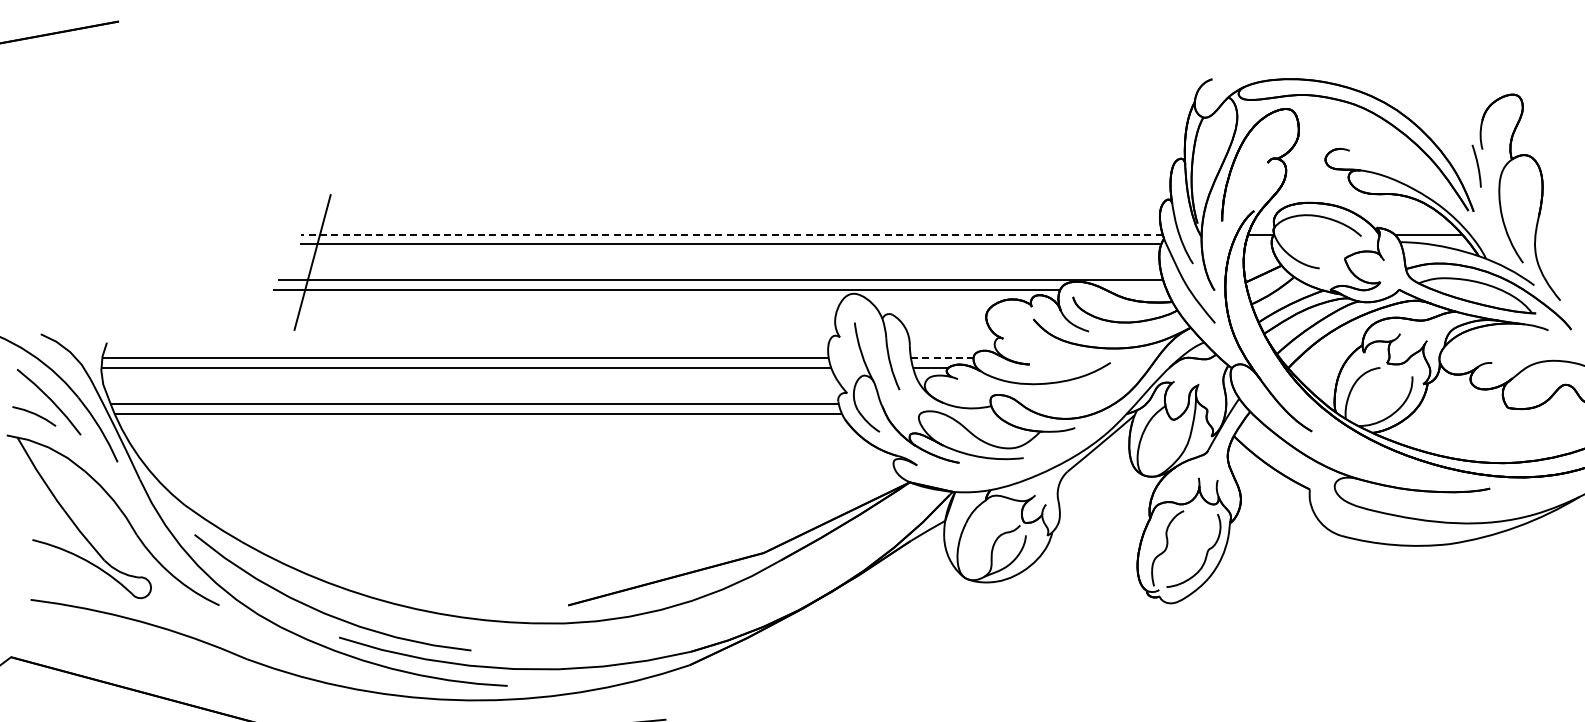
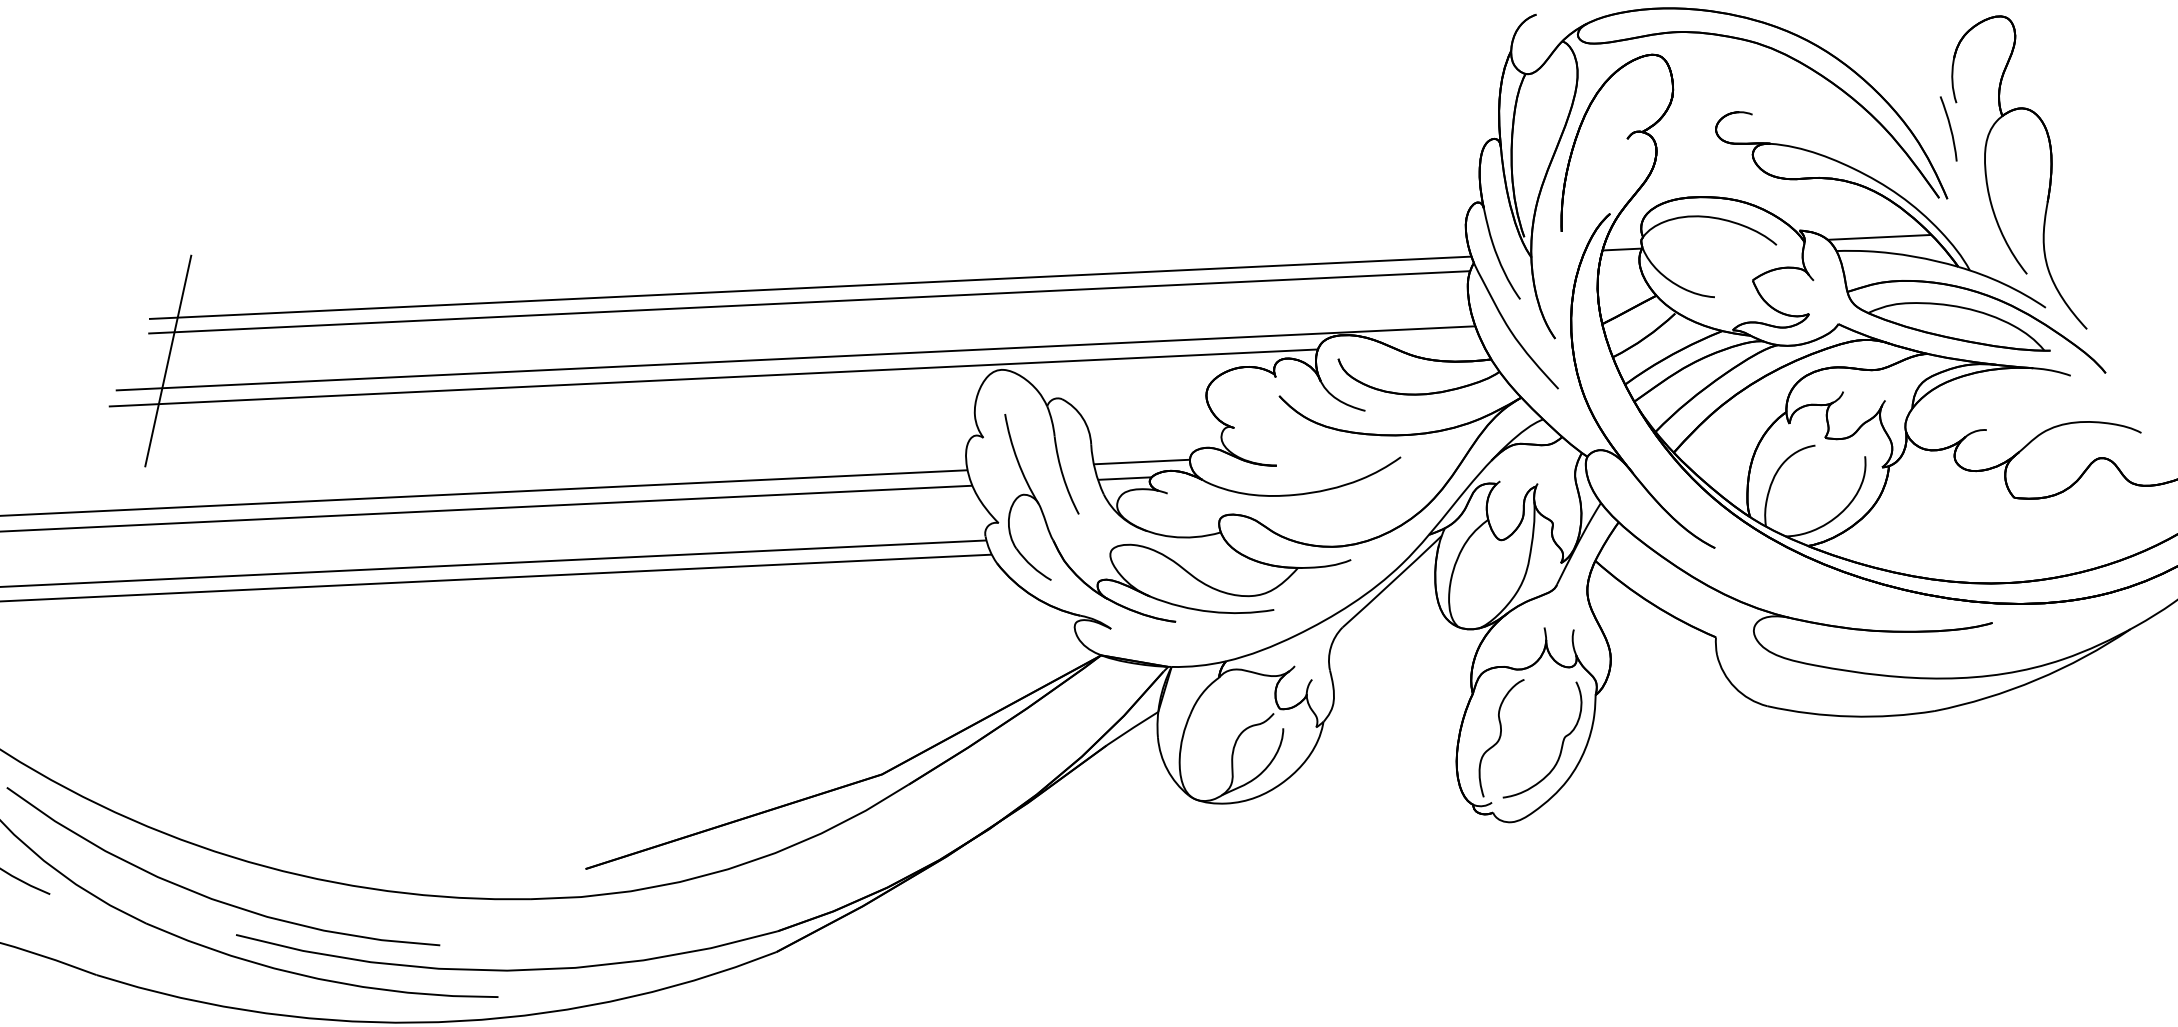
line: (732, 234) -> (810, 287), dashed -> solid
line: (942, 357) -> (1142, 461), dashed -> solid

